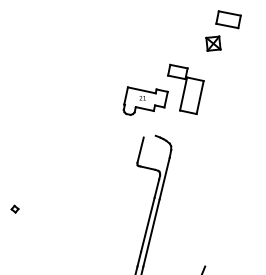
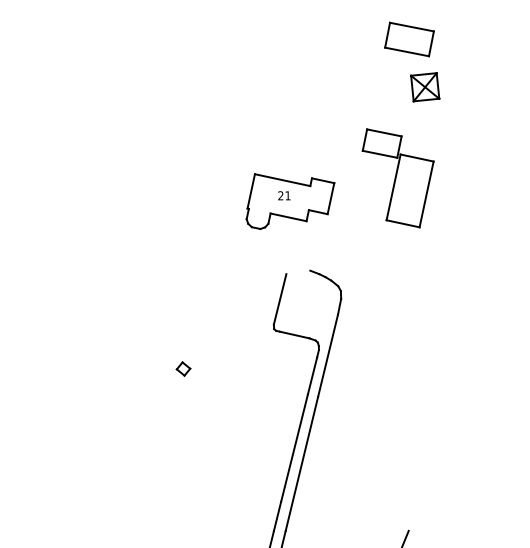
part: (228, 19) -> (409, 39), moved
part: (185, 89) -> (397, 178), moved
part: (14, 208) -> (182, 367), moved

